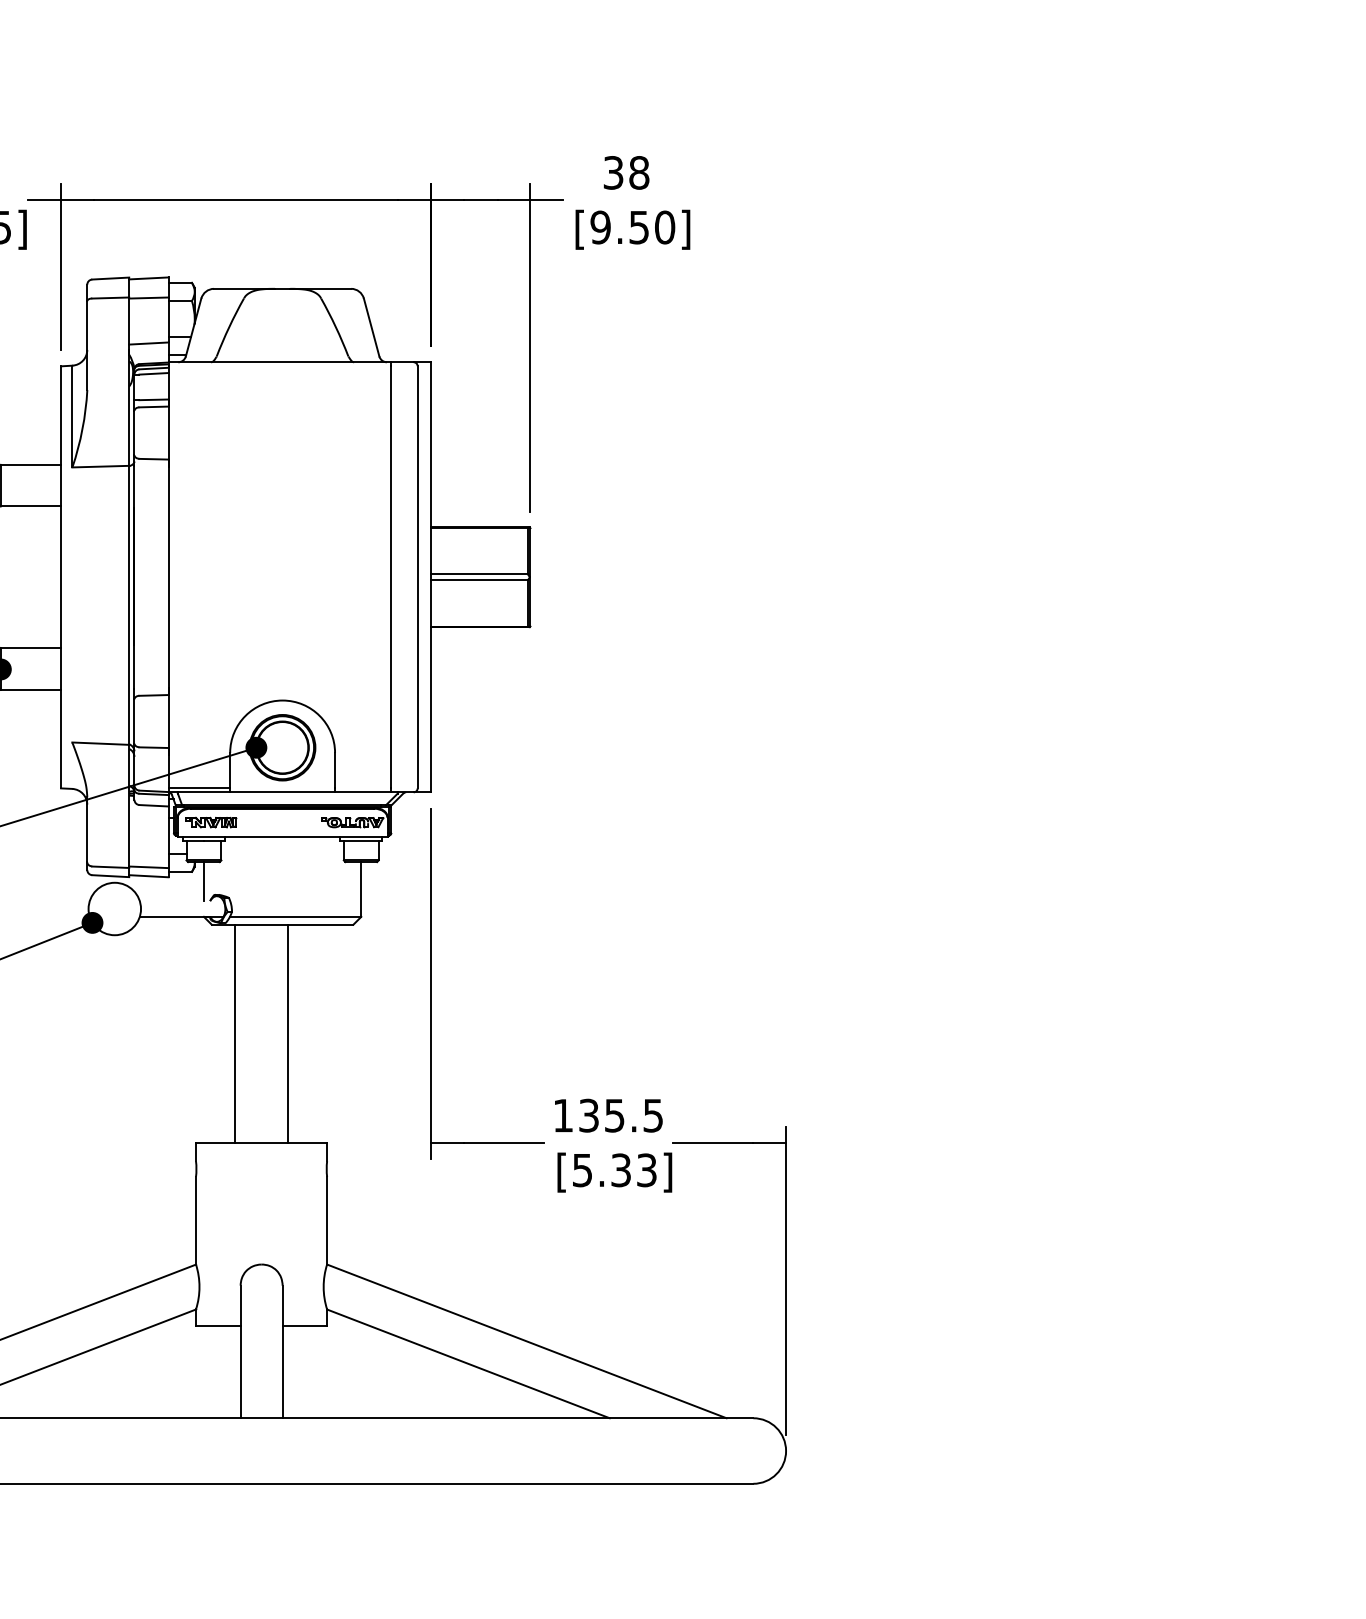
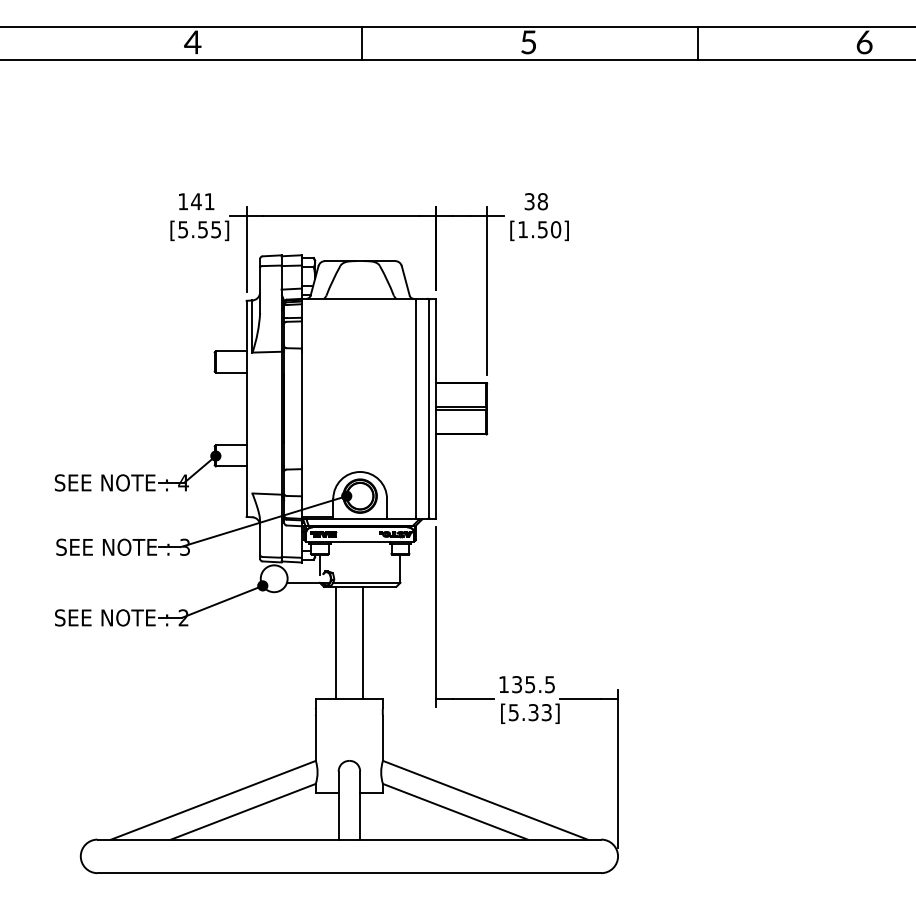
text: (599, 227) -> (522, 229), [9.50] -> [1.50]

